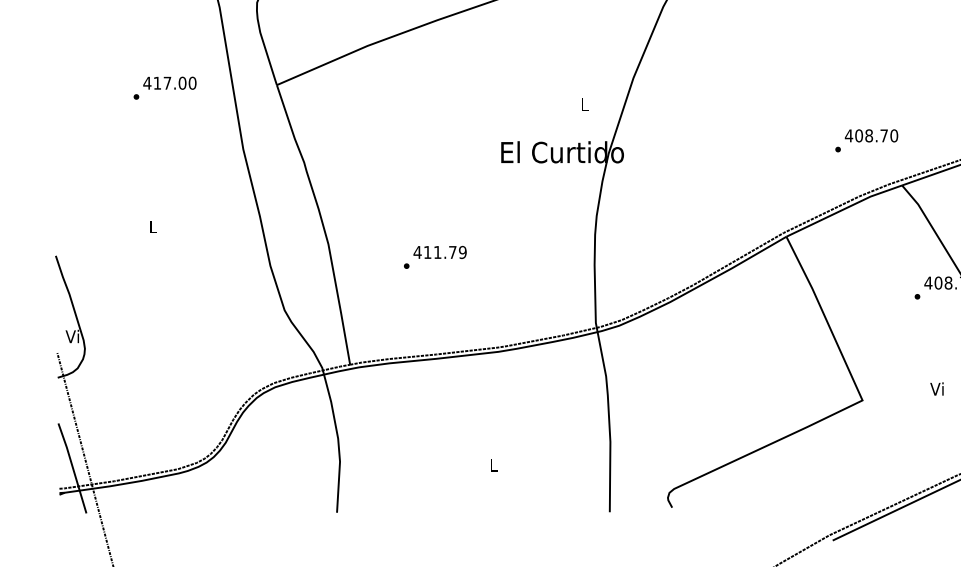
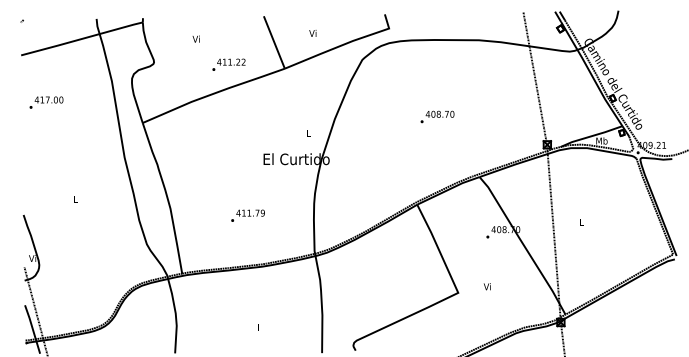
text: (165, 87) -> (46, 102), moved
text: (866, 139) -> (437, 116), moved
text: (434, 256) -> (247, 215), moved
text: (935, 388) -> (486, 286), moved

